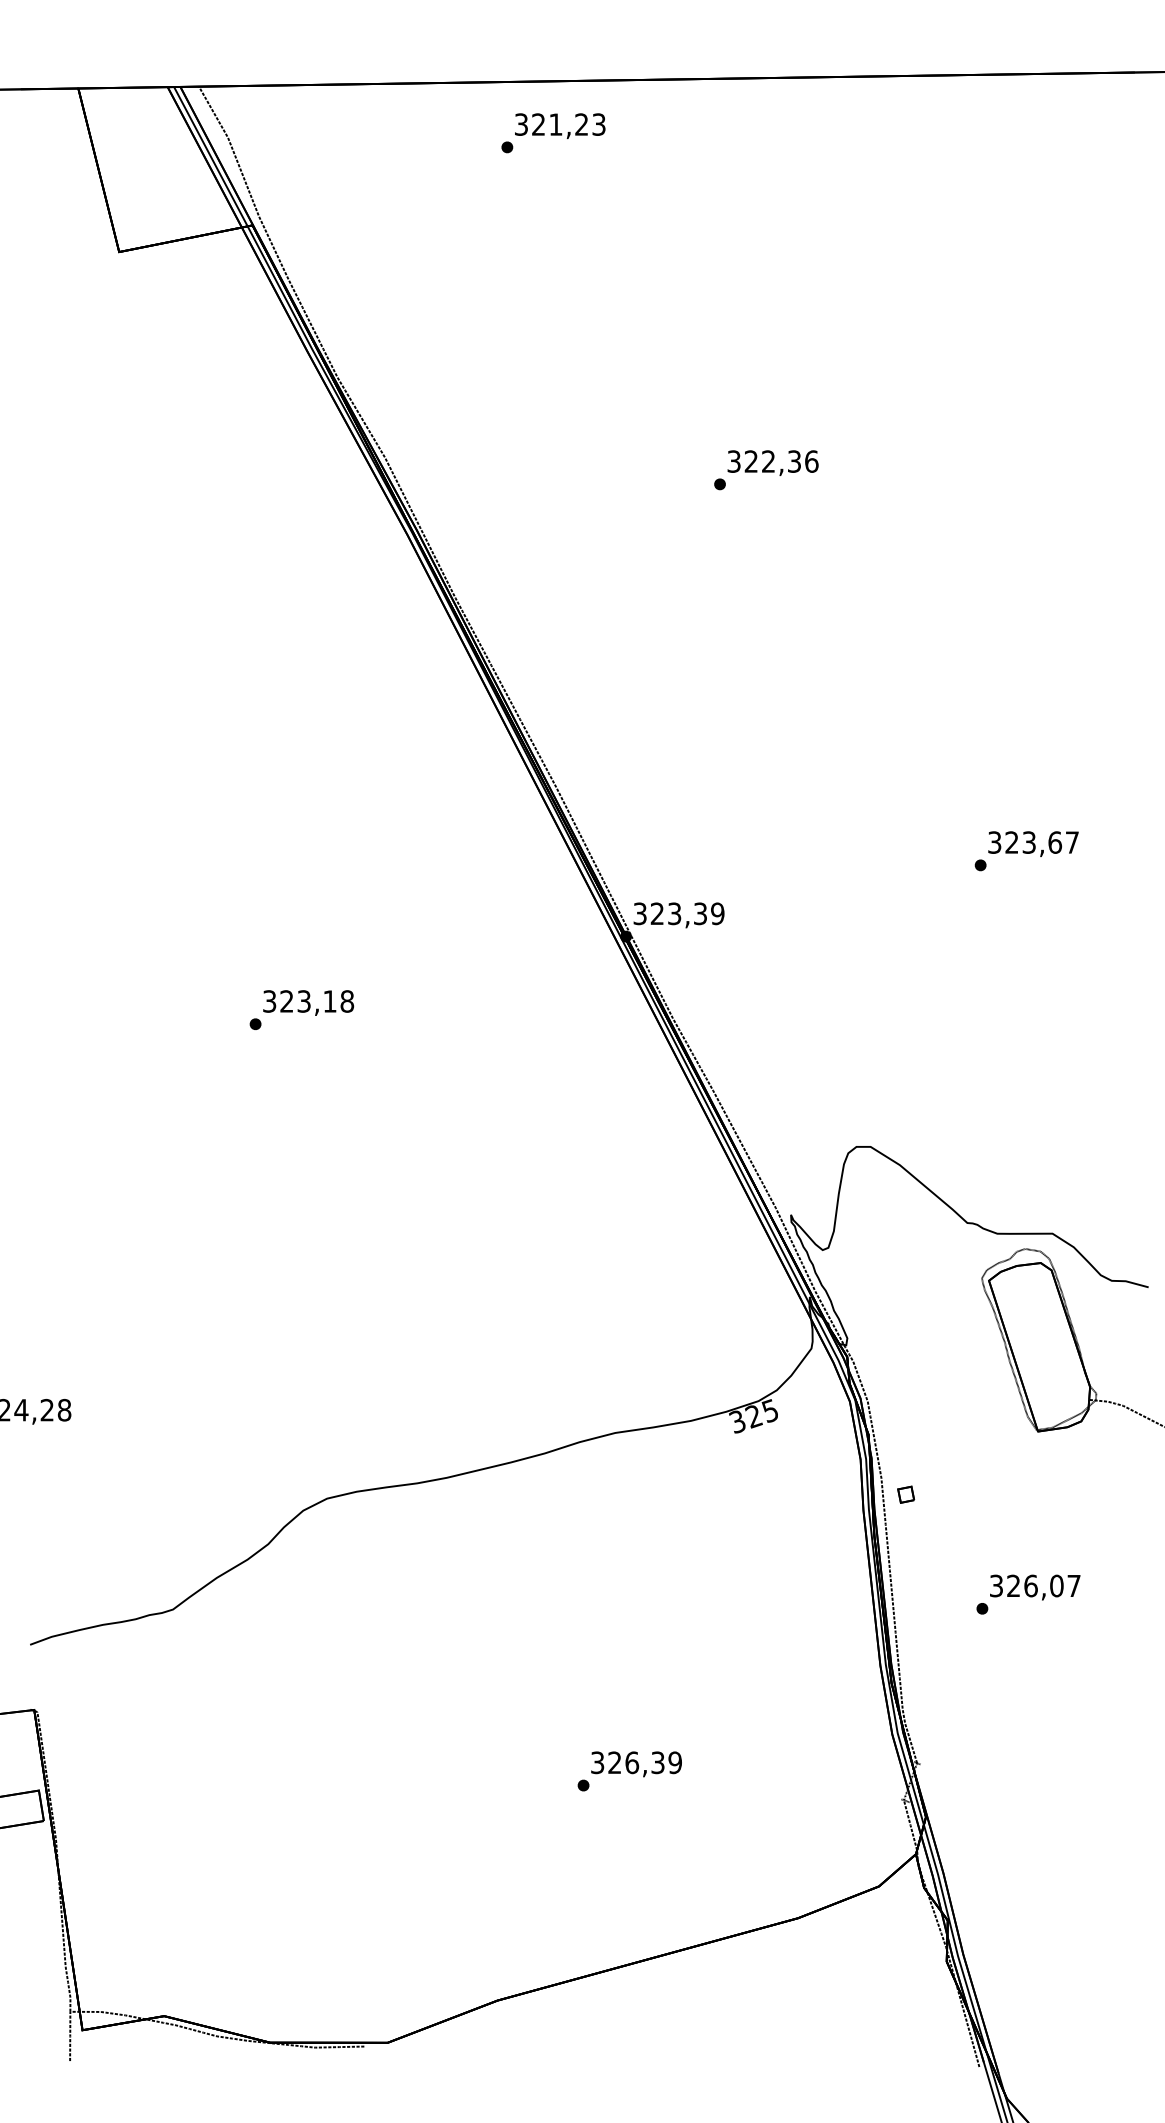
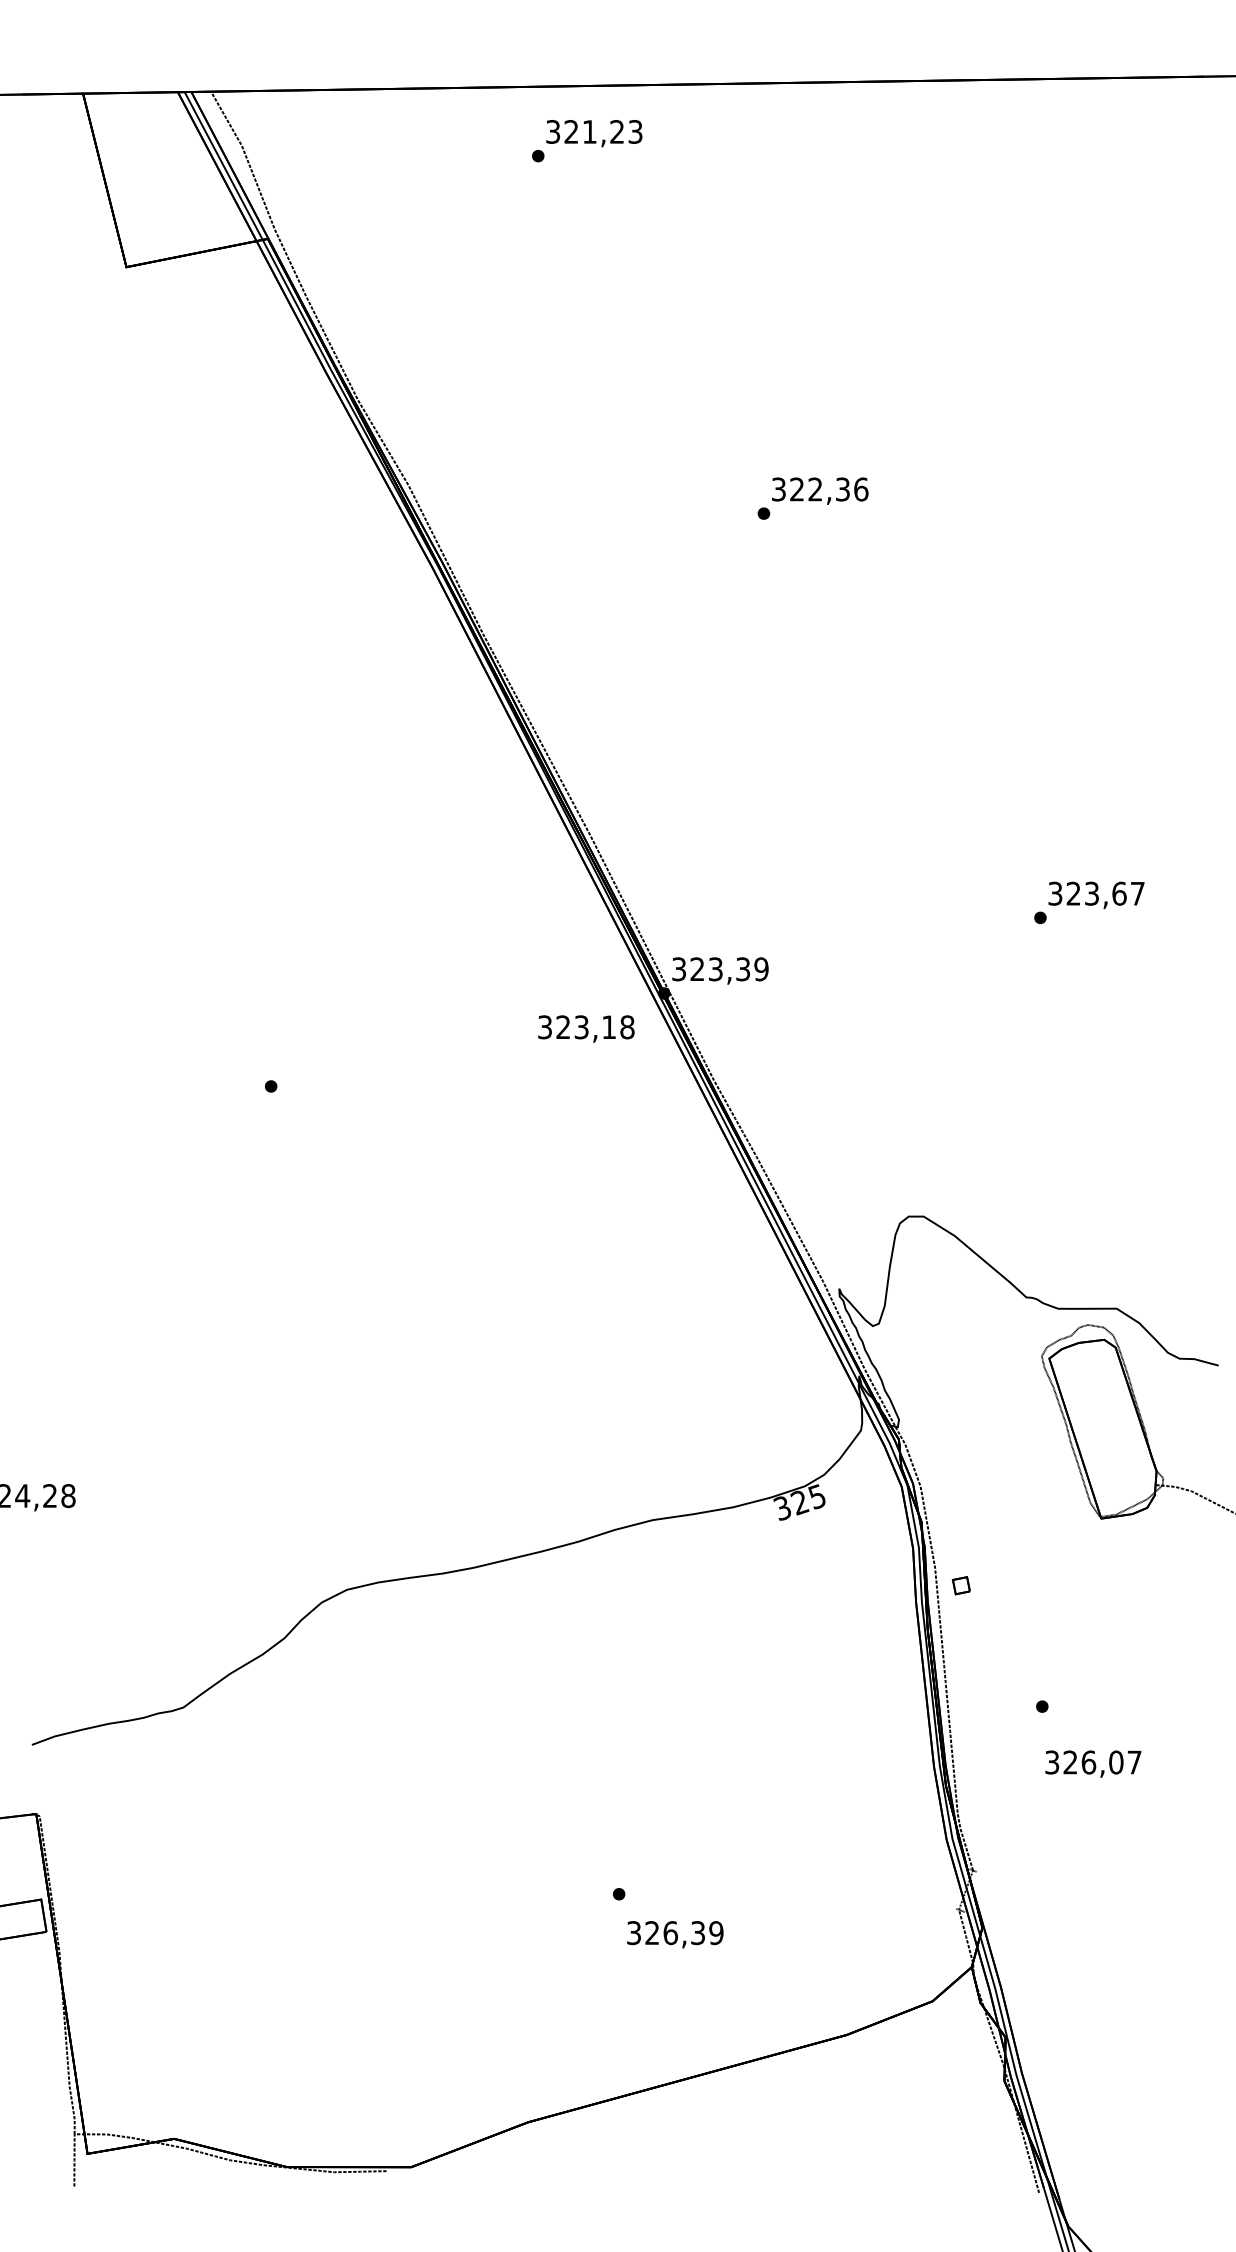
text: (308, 1002) -> (586, 1028), moved
text: (1035, 1586) -> (1093, 1763), moved
text: (636, 1764) -> (675, 1934), moved

